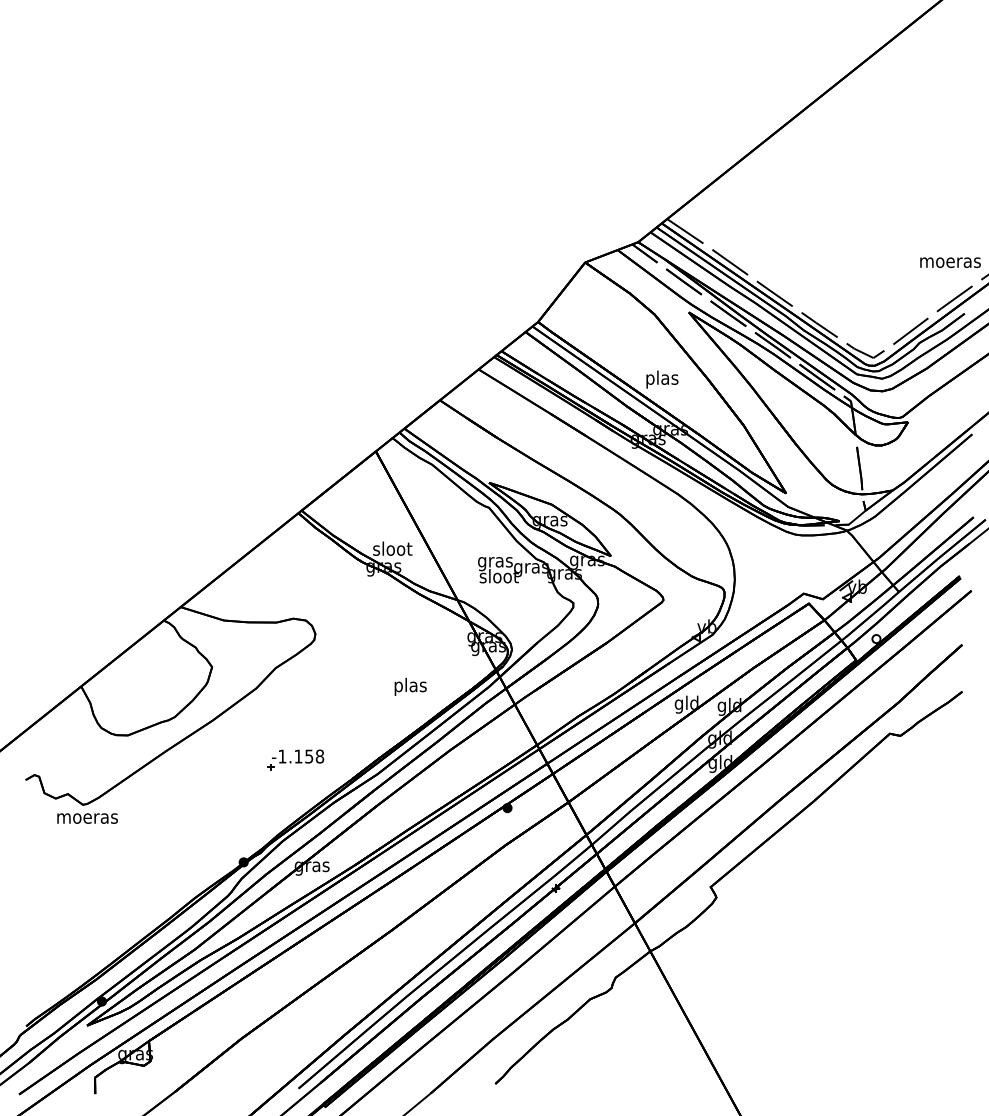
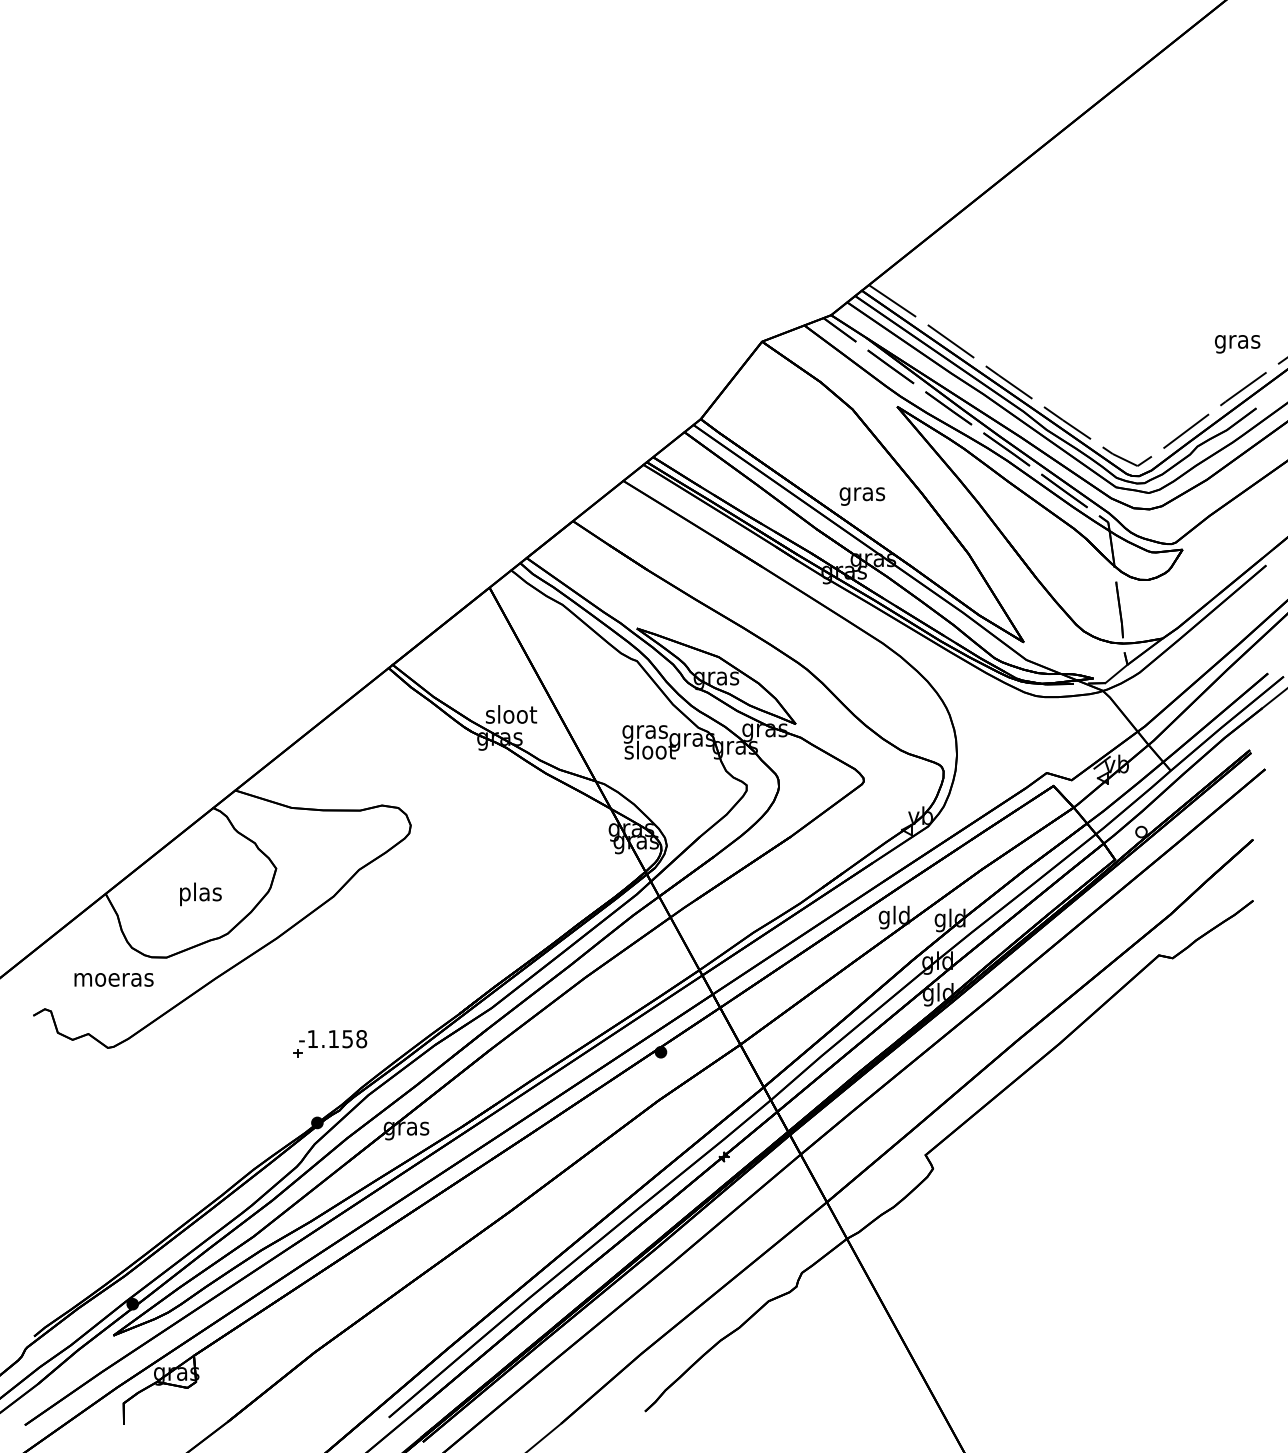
text: (950, 264) -> (1237, 344), moeras -> gras
text: (662, 379) -> (862, 493), plas -> gras
text: (410, 686) -> (200, 894), moved
part: (296, 759) -> (330, 1043), moved
text: (87, 818) -> (113, 979), moved

